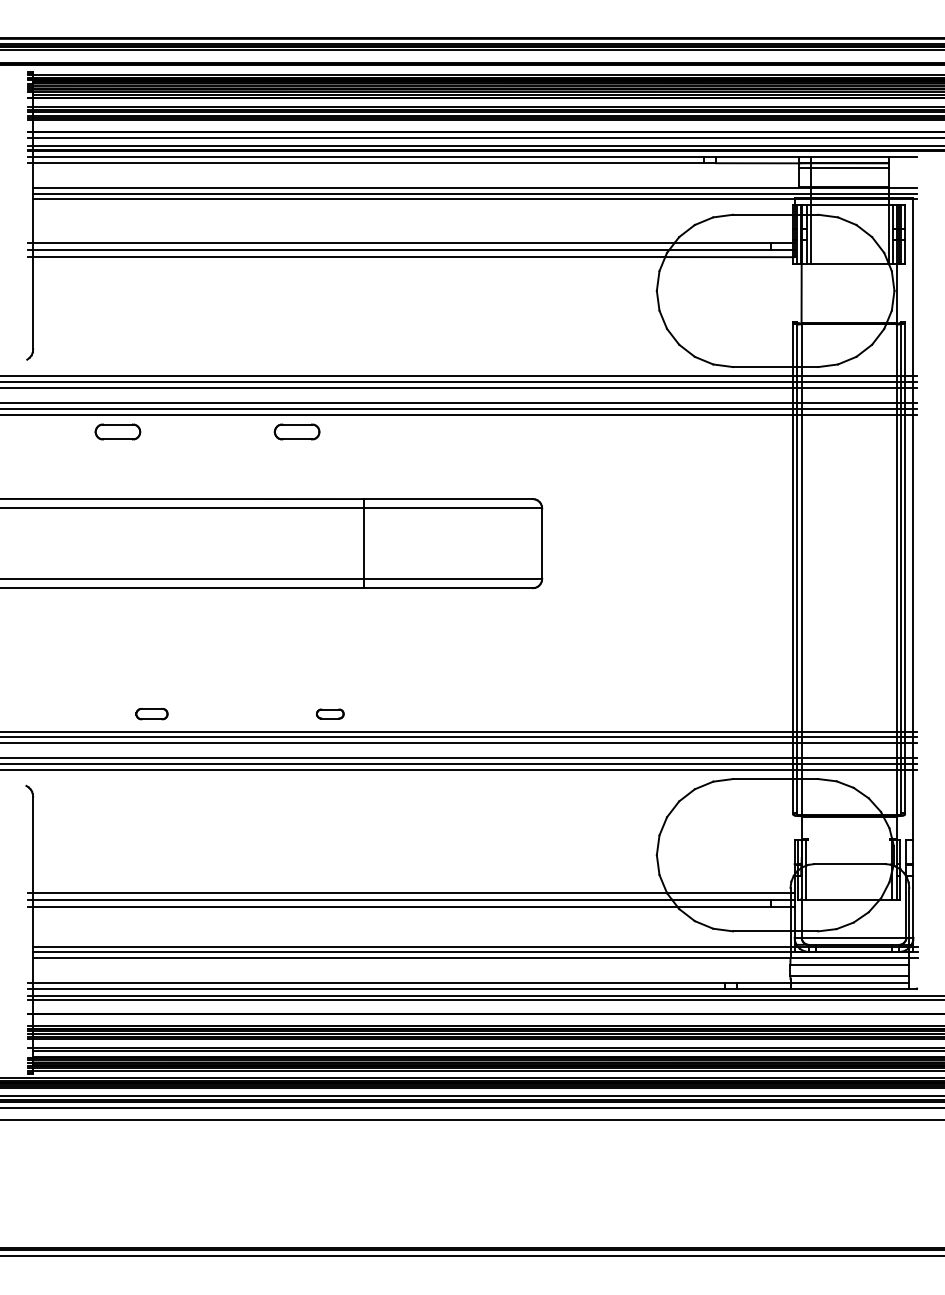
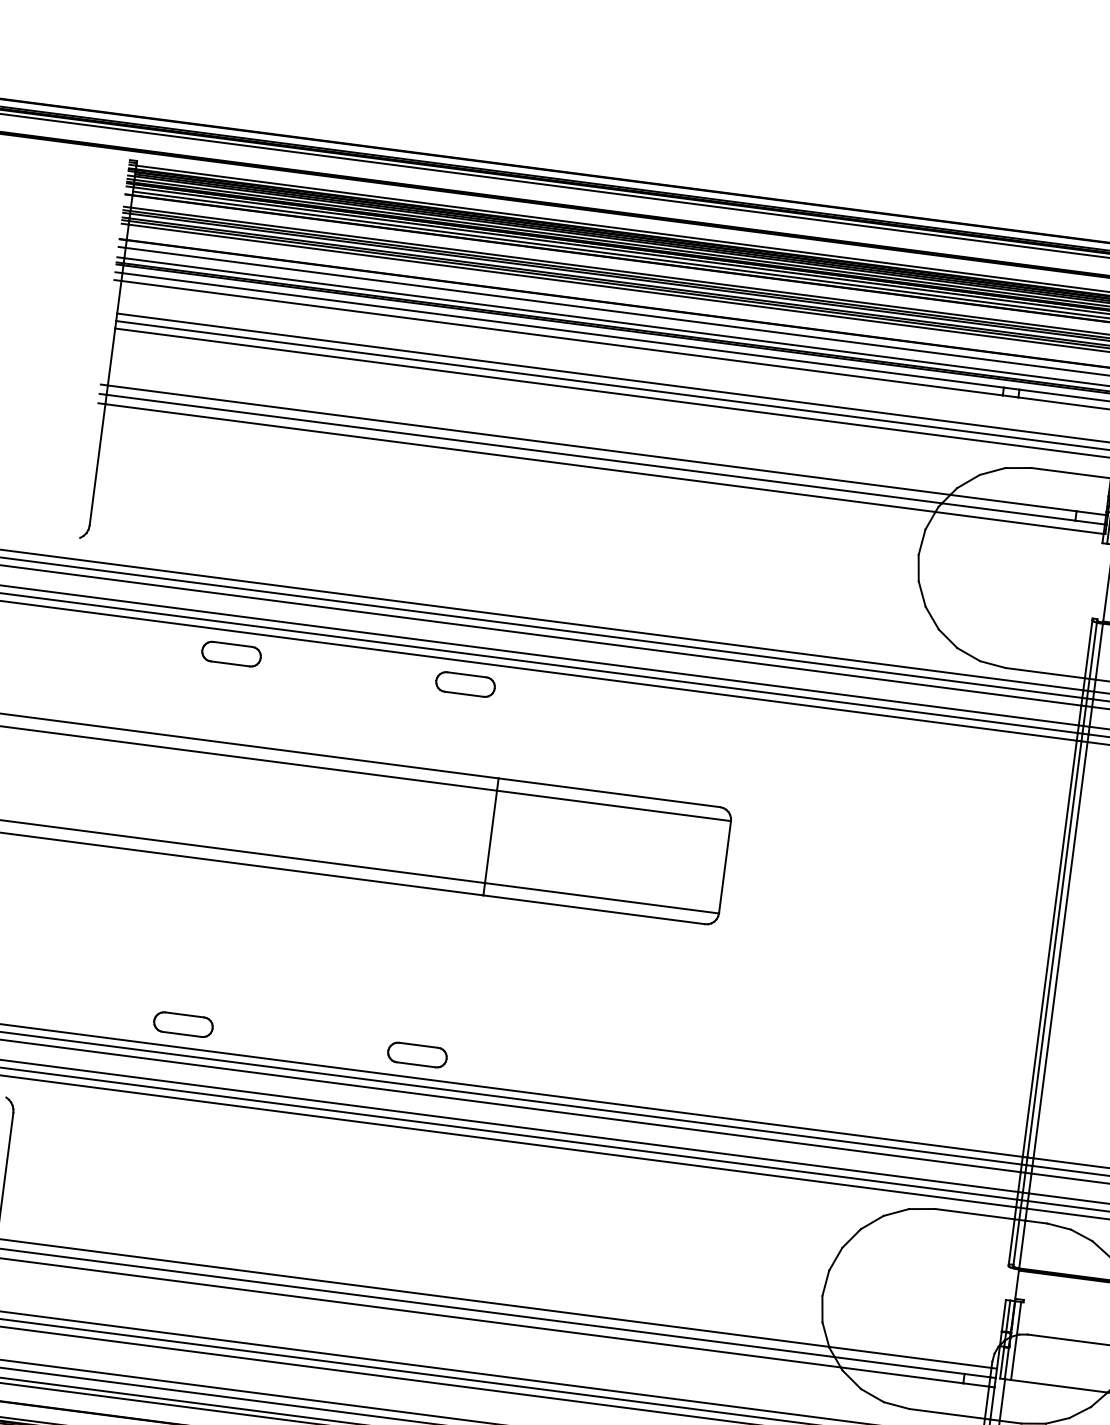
part: (117, 431) -> (231, 653), moved
part: (296, 431) -> (464, 683), moved
part: (151, 713) -> (182, 1023), size x1.43
part: (330, 713) -> (418, 1054), size x1.67

